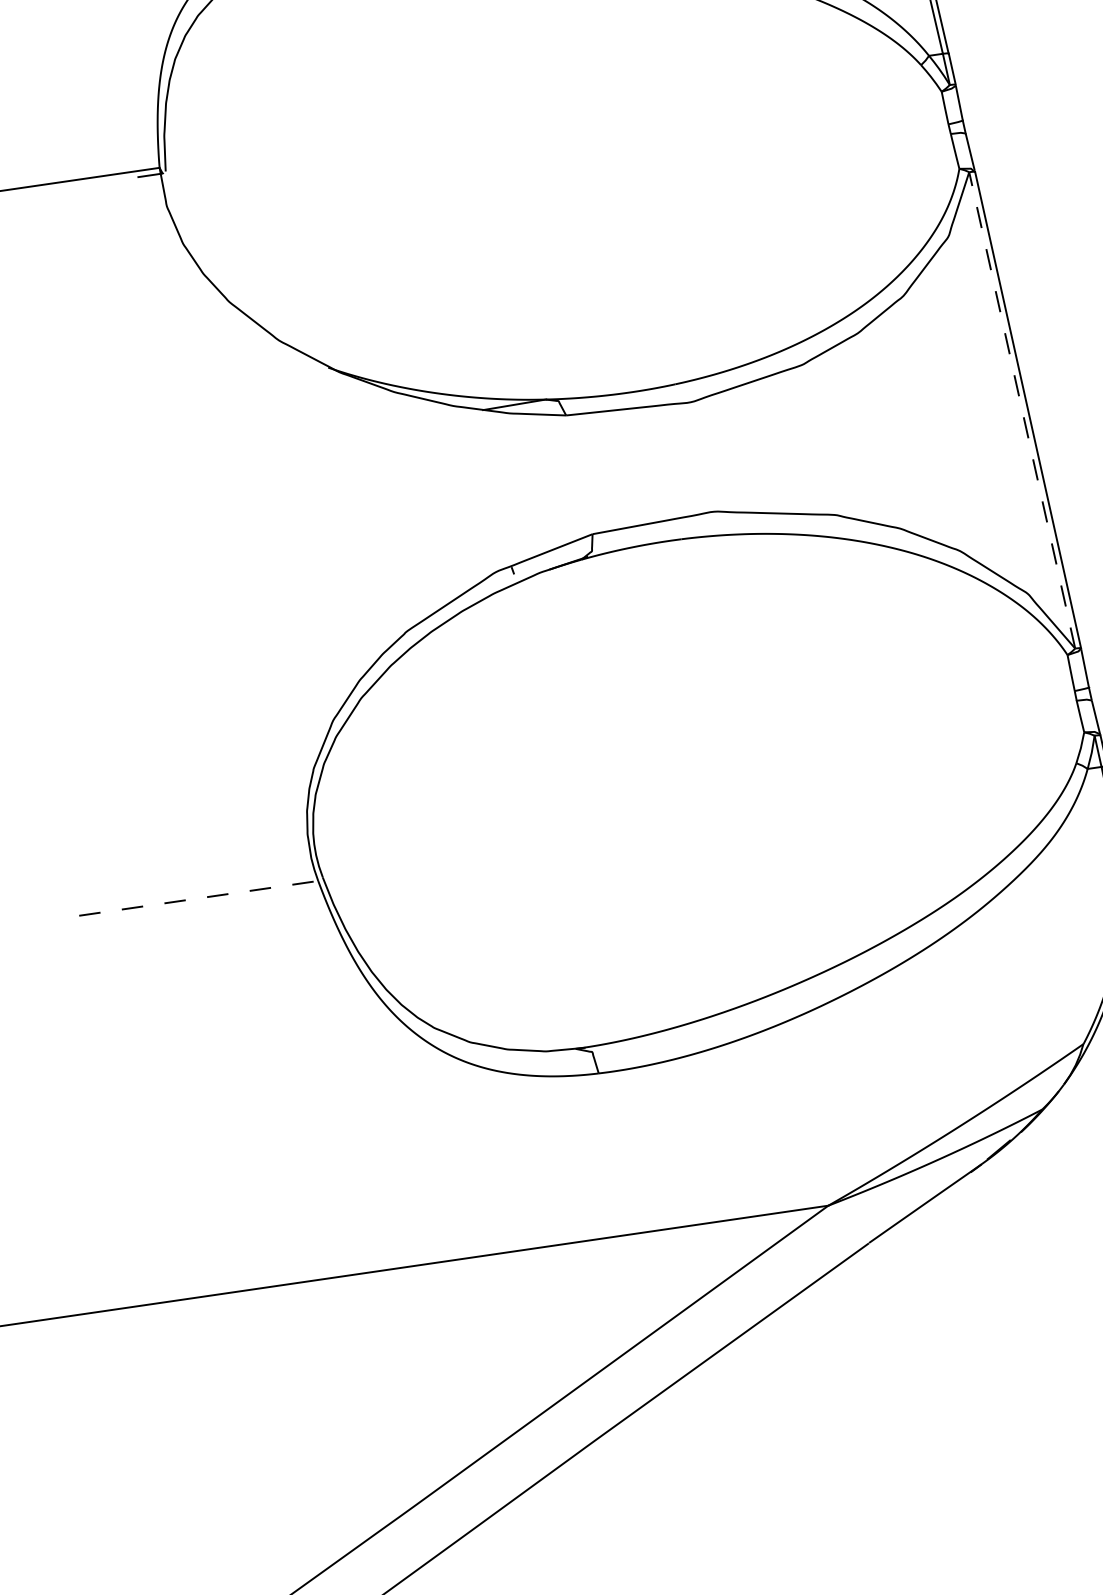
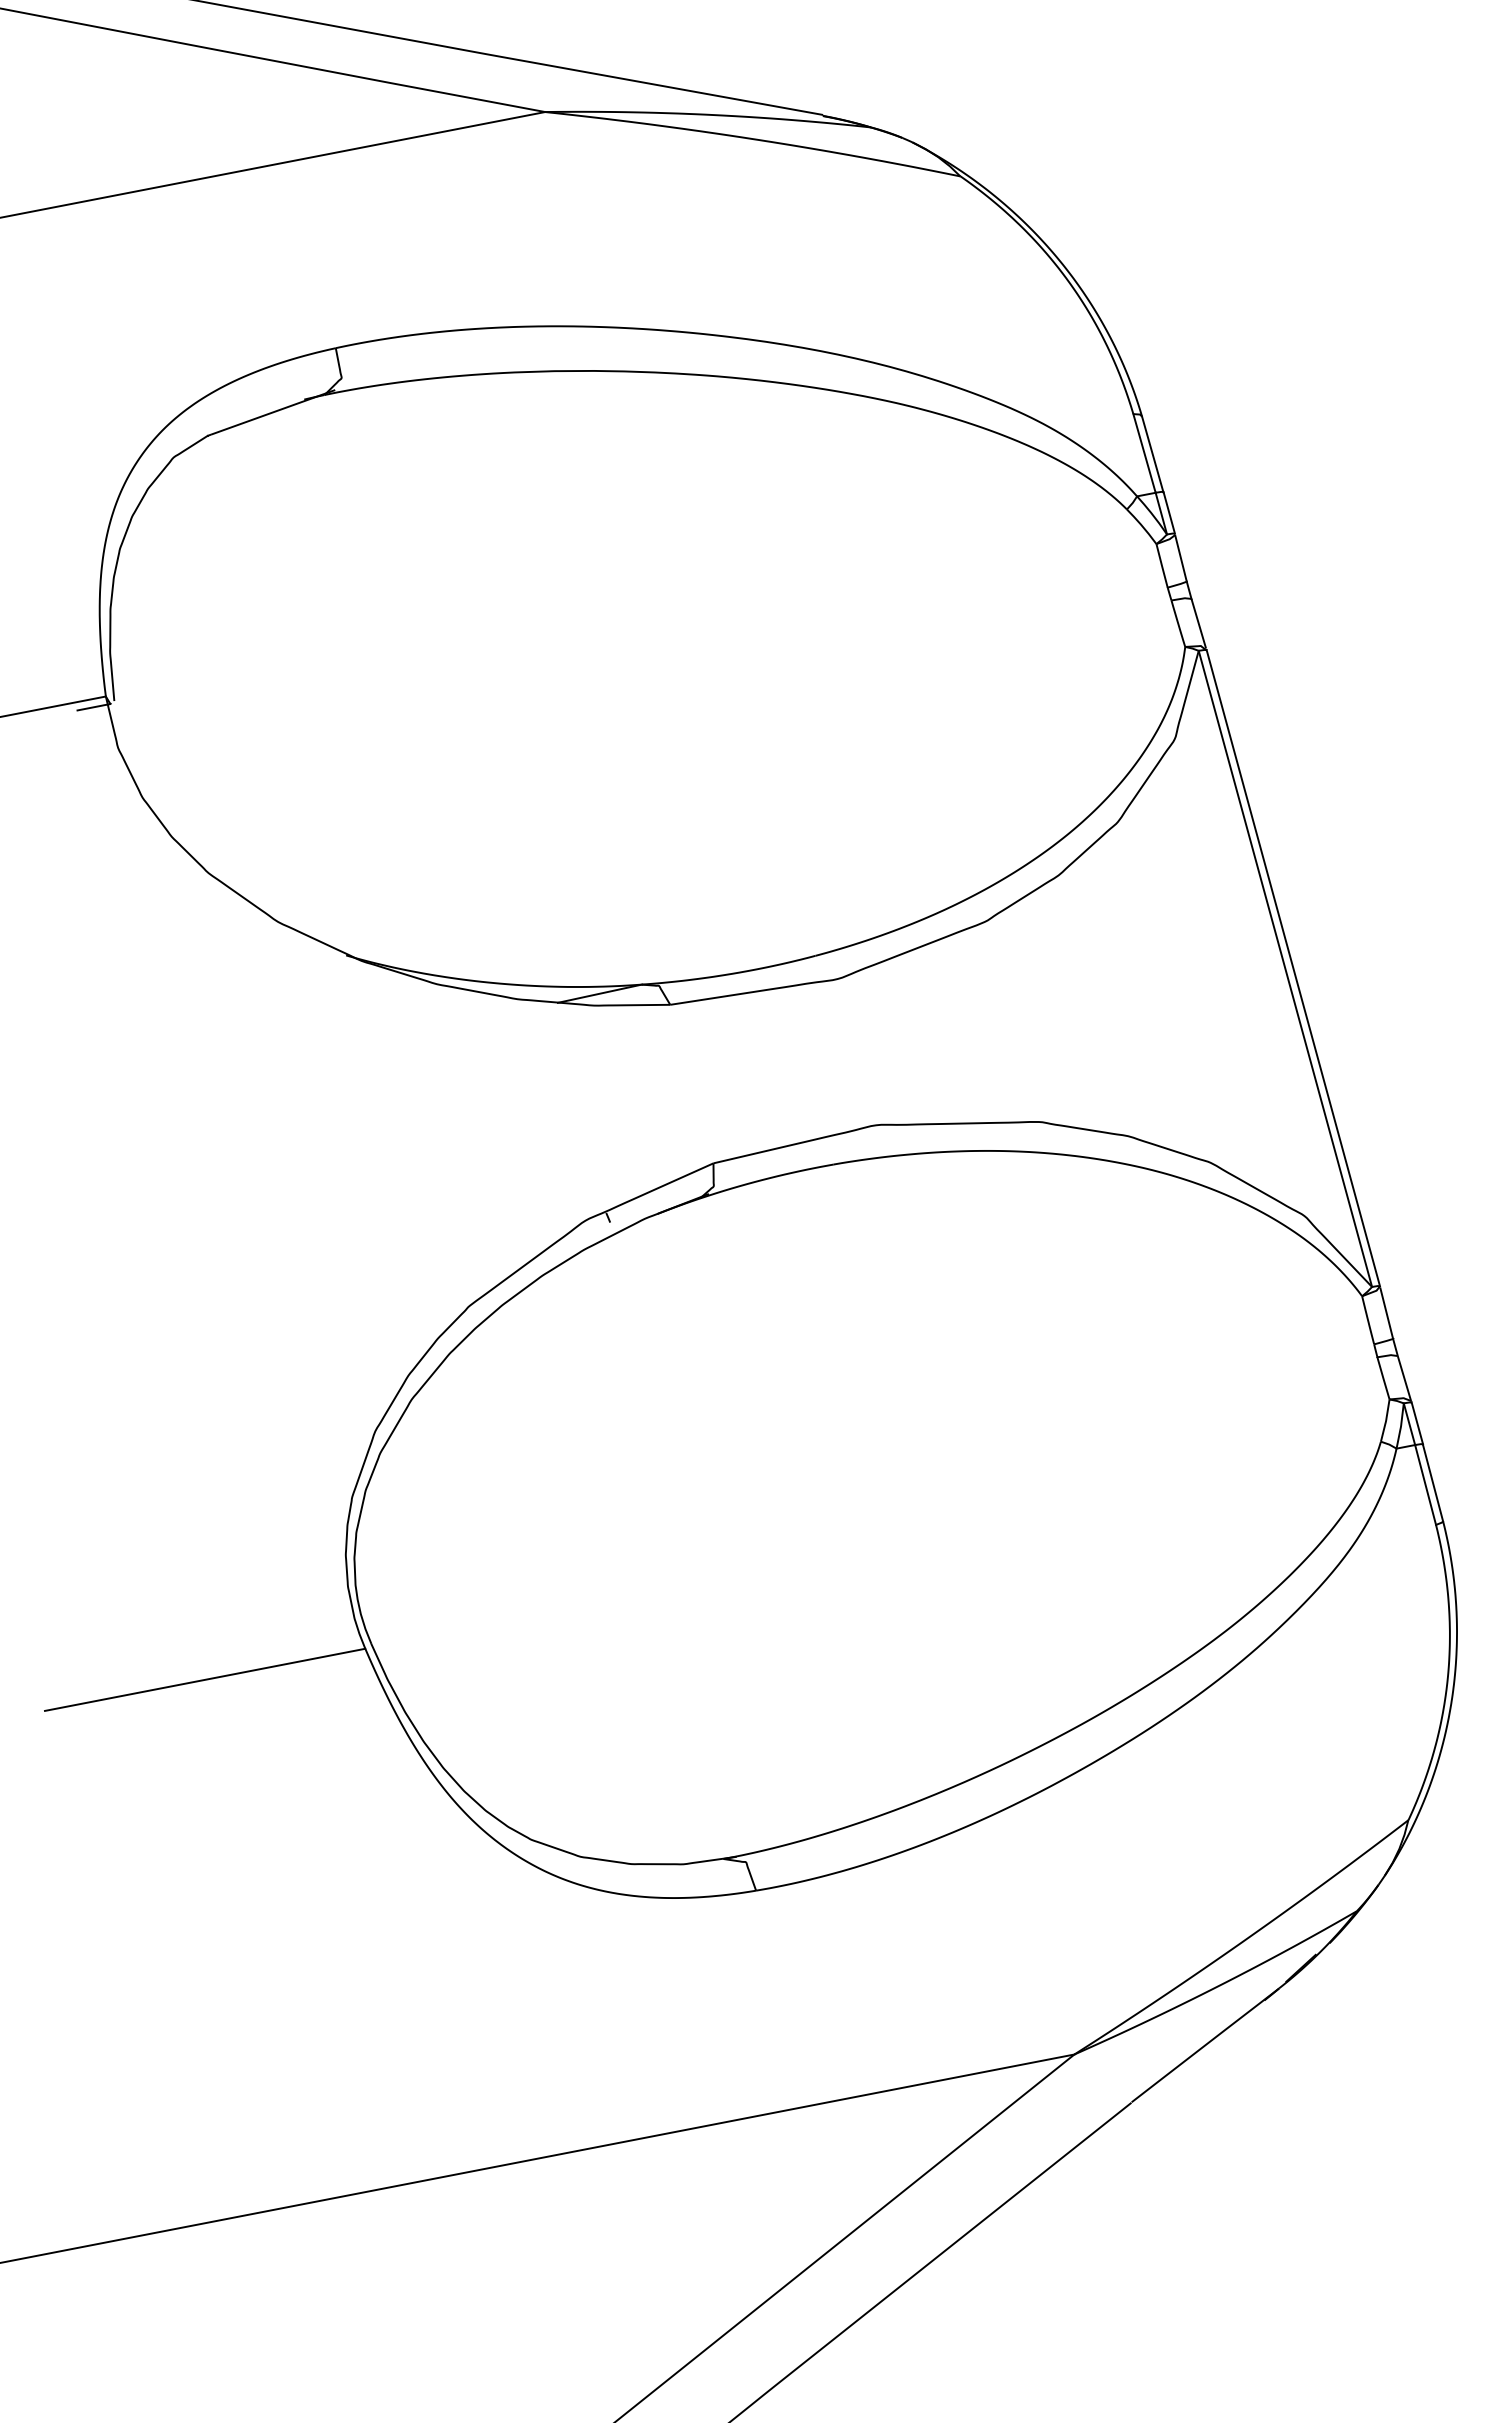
line: (1022, 410) -> (1285, 968), dashed -> solid
line: (199, 898) -> (205, 1679), dashed -> solid

